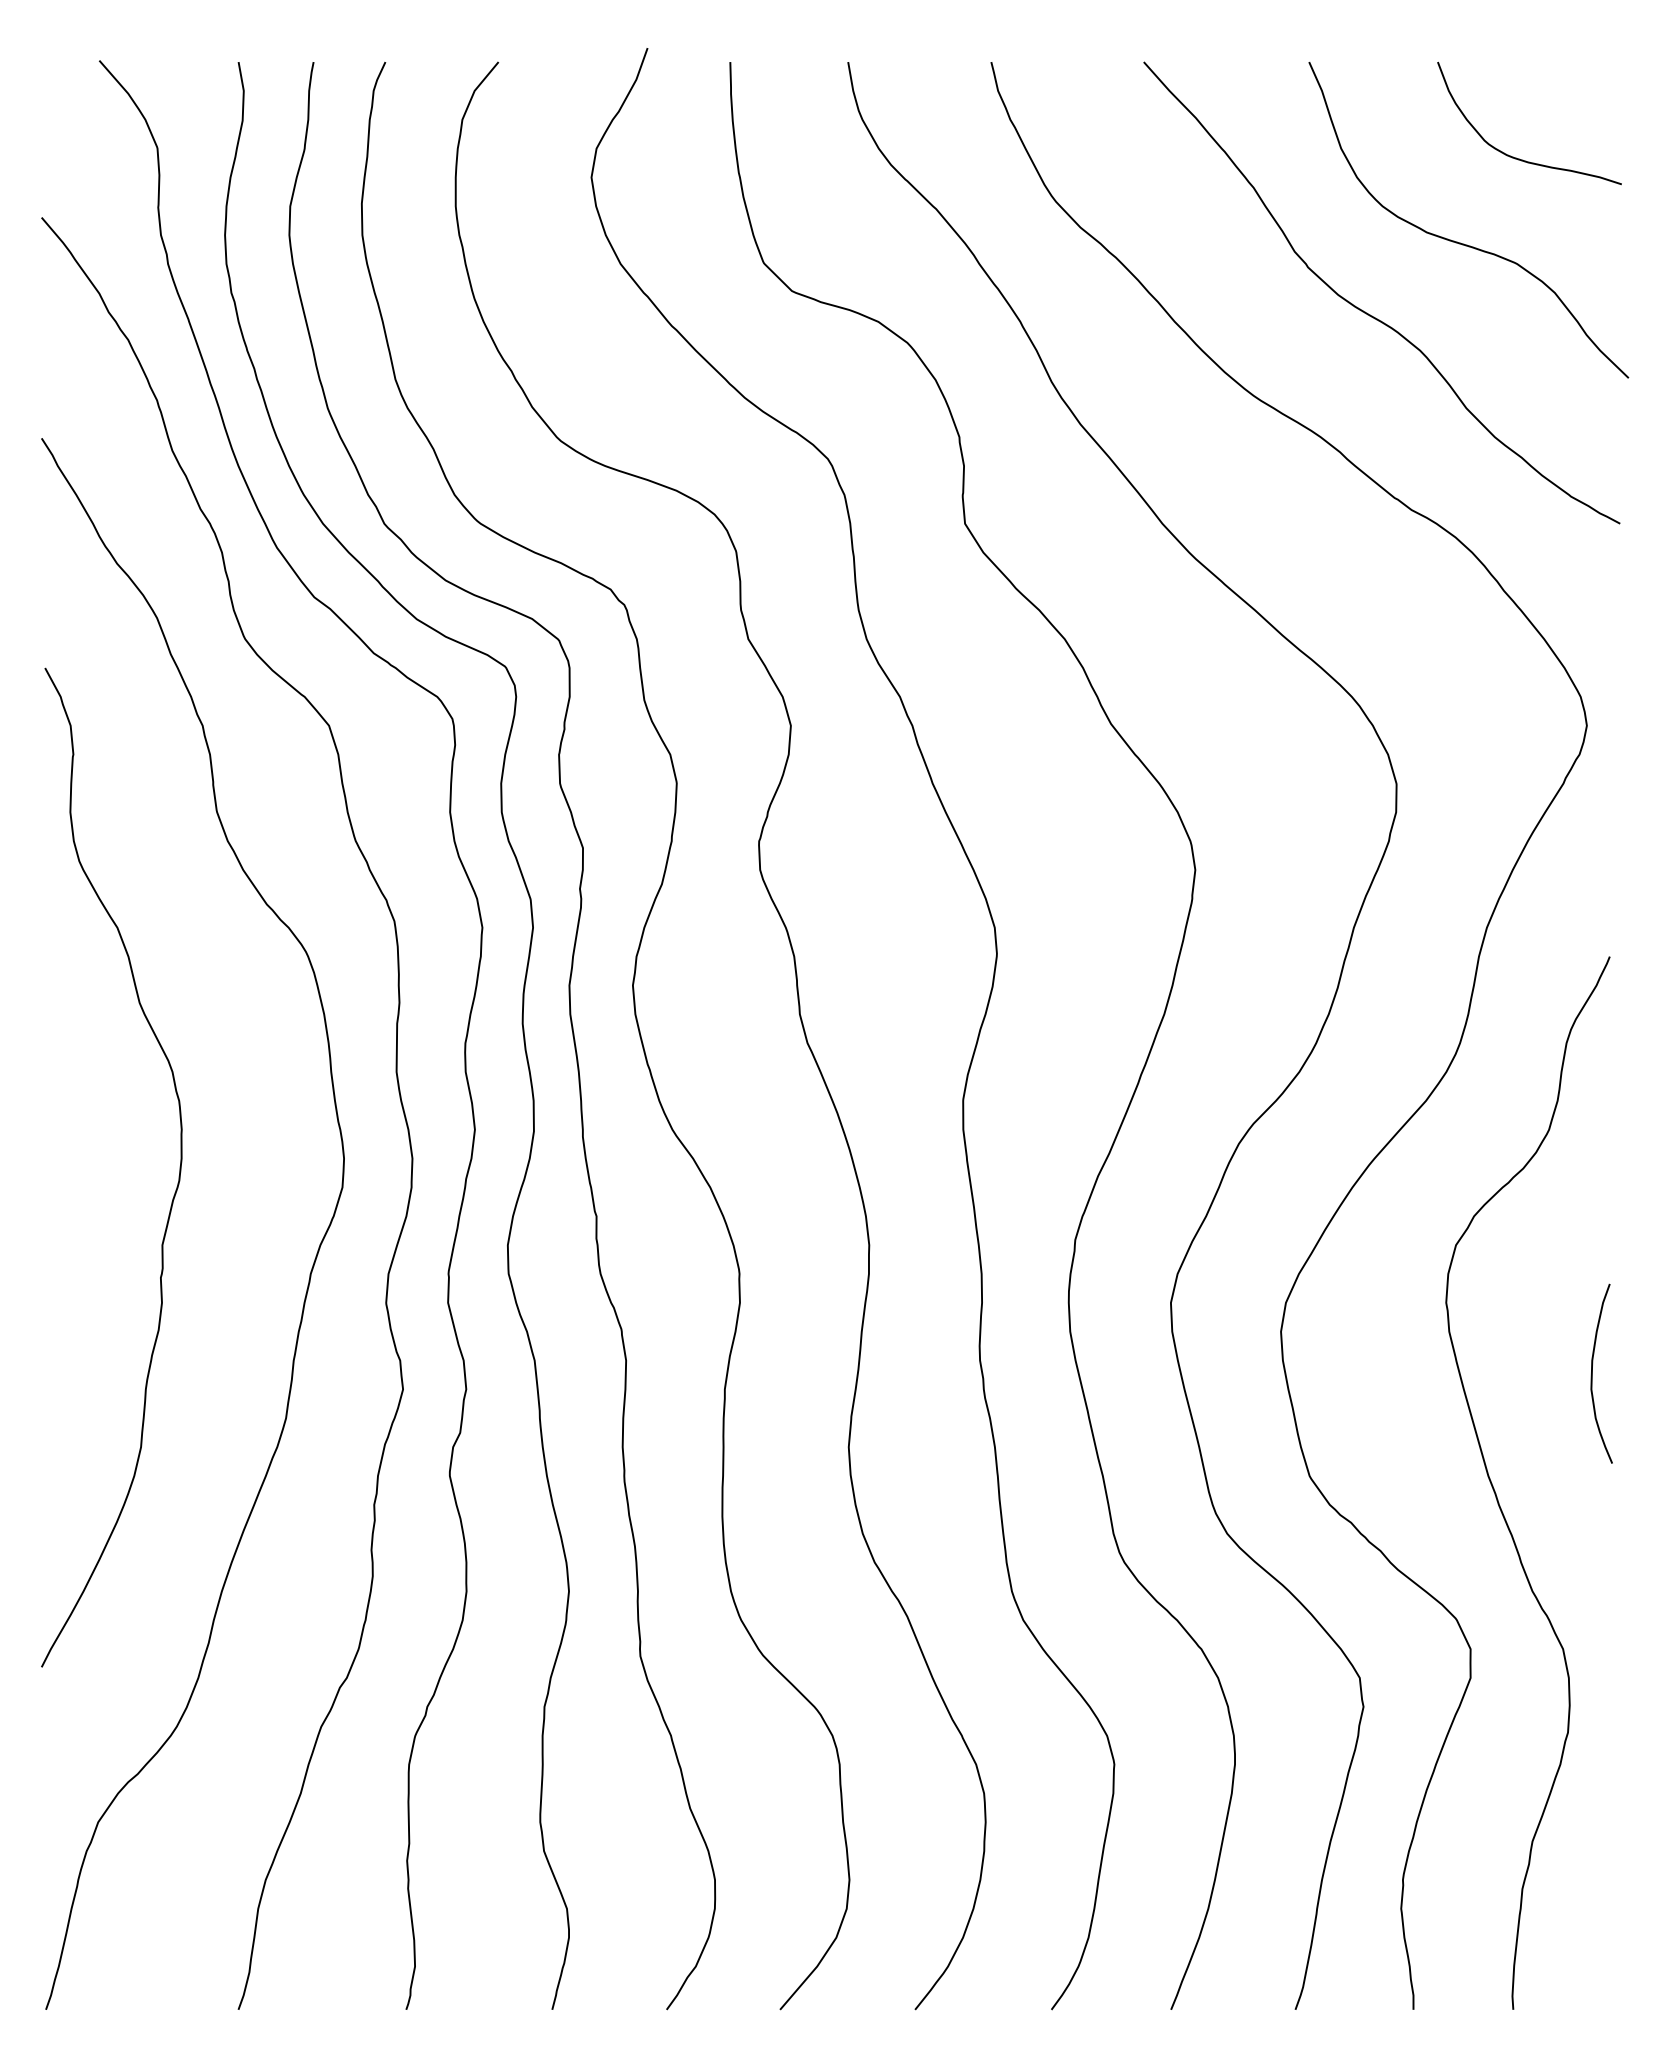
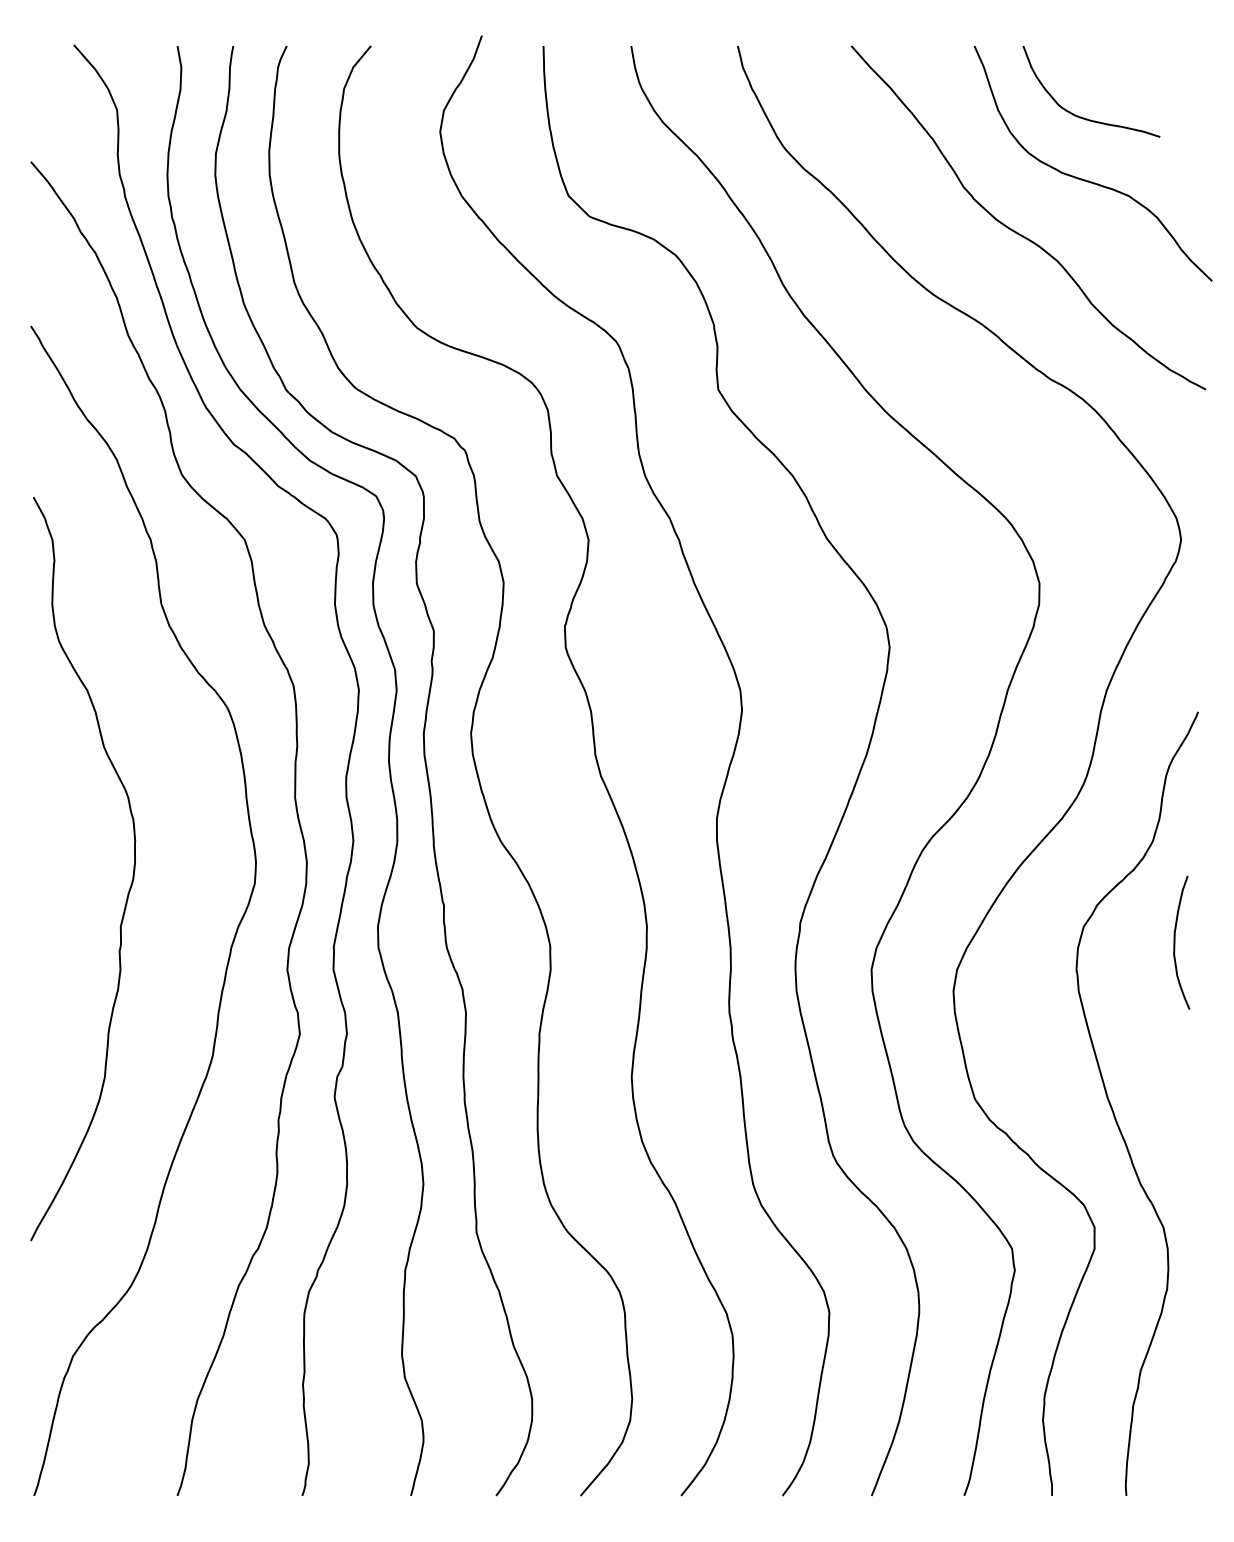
curve: (1516, 157) -> (1081, 117), moved
curve: (1592, 1373) -> (1174, 942), moved

